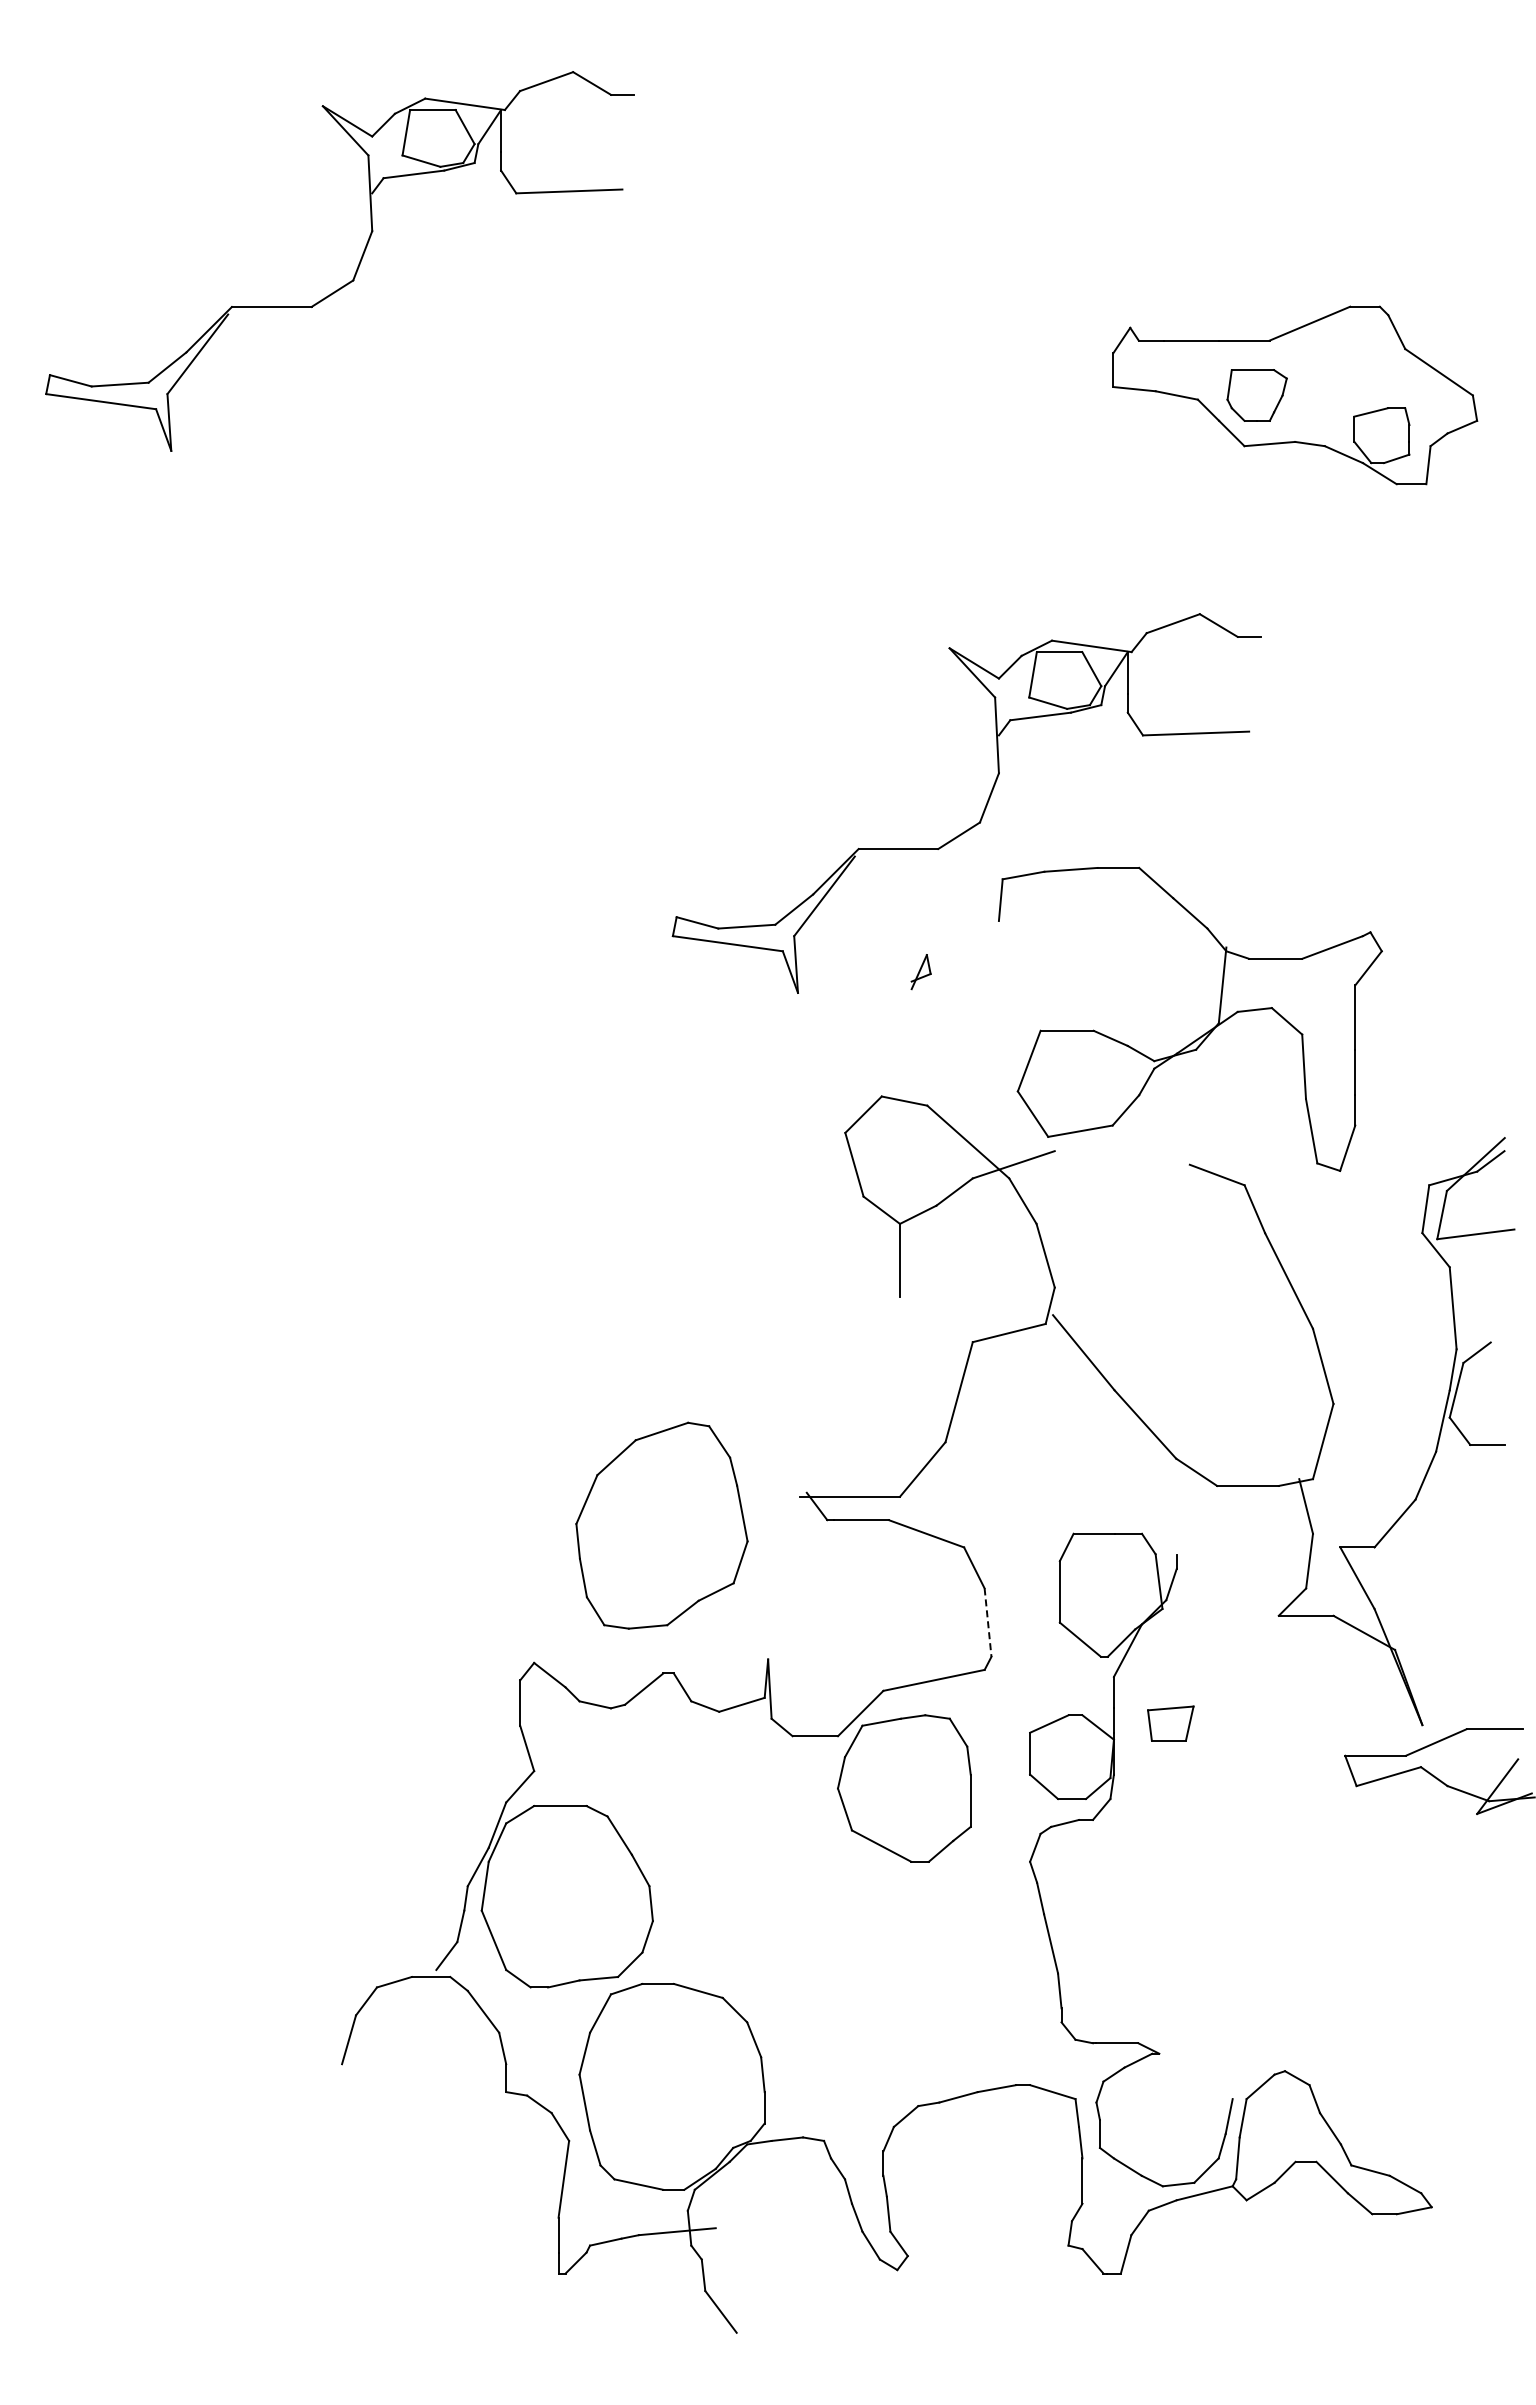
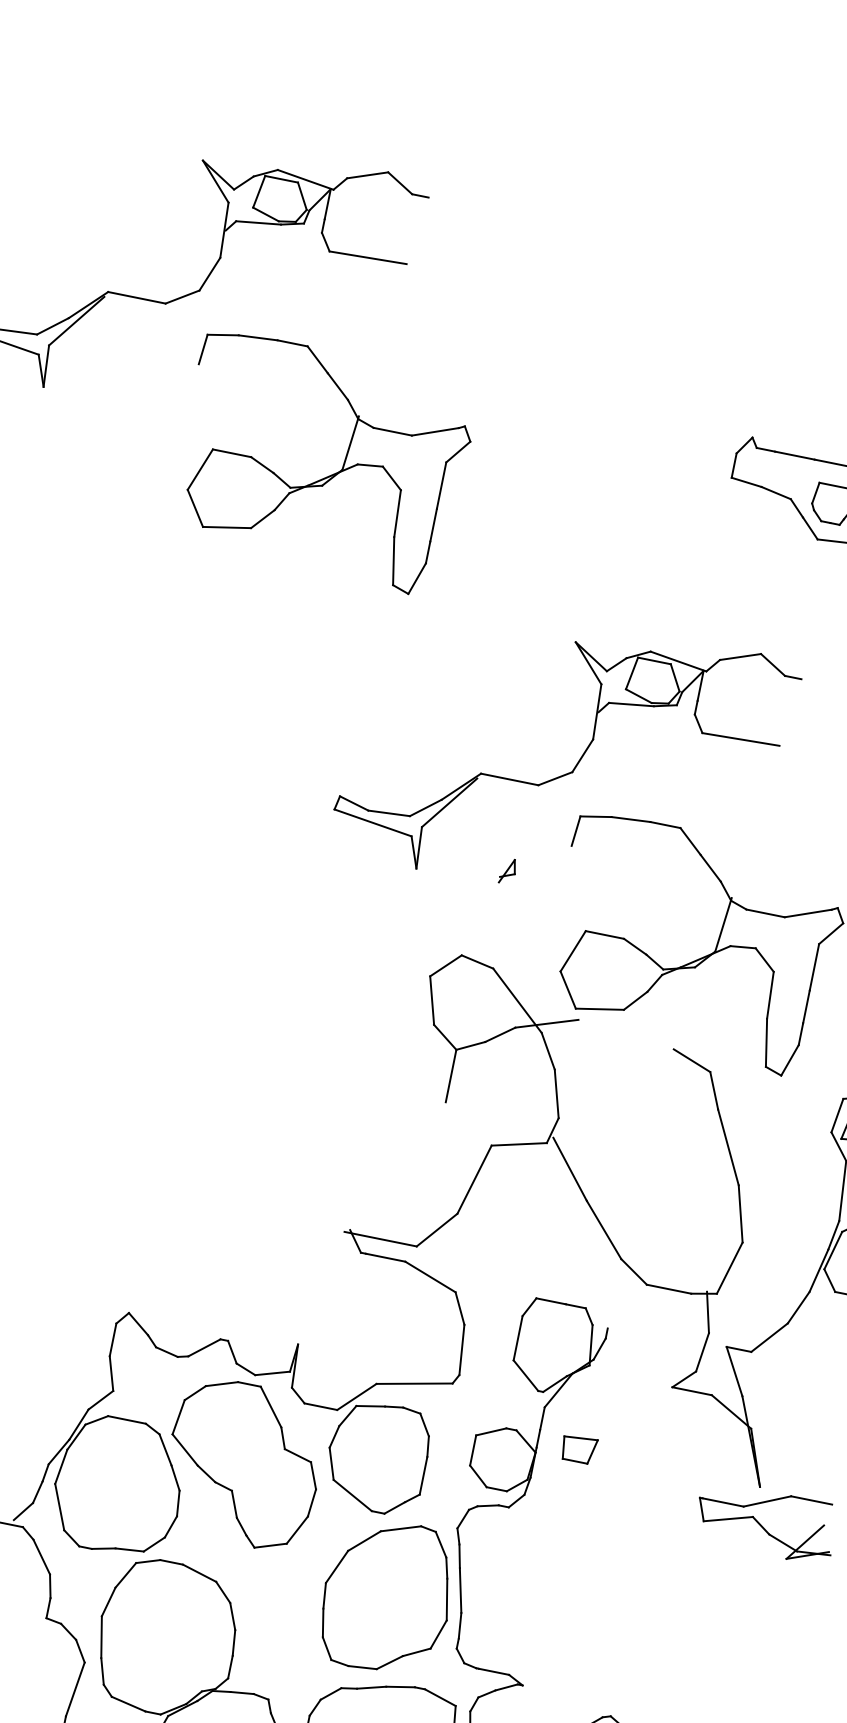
part: (574, 493) -> (327, 476), added
part: (661, 1525) -> (387, 1596), moved
line: (988, 1623) -> (462, 1350), dashed -> solid
part: (727, 1833) -> (243, 1464), added

